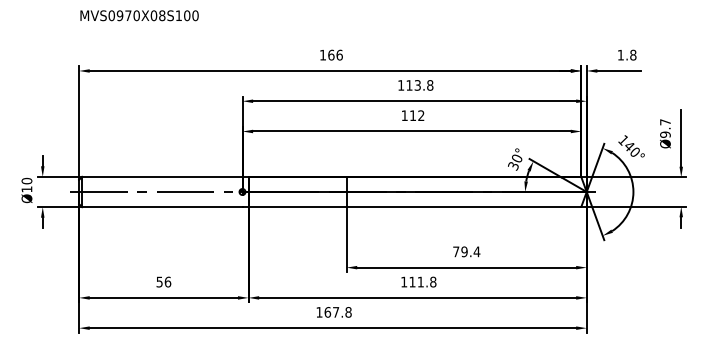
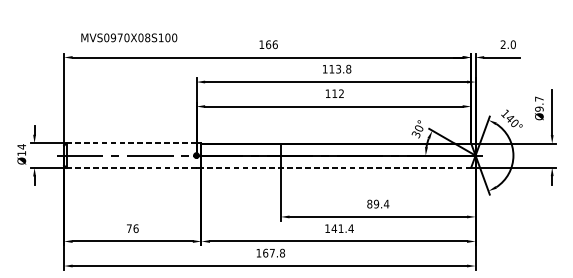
text: (139, 15) -> (129, 37), moved
text: (626, 54) -> (507, 44), 1.8 -> 2.0
line: (161, 176) -> (130, 143), solid -> dashed
text: (26, 180) -> (21, 146), Ø10 -> Ø14
line: (414, 206) -> (335, 167), solid -> dashed
line: (162, 207) -> (131, 168), solid -> dashed
text: (456, 251) -> (370, 203), 79.4 -> 89.4
text: (159, 281) -> (129, 228), 56 -> 76
text: (422, 281) -> (342, 228), 111.8 -> 141.4

